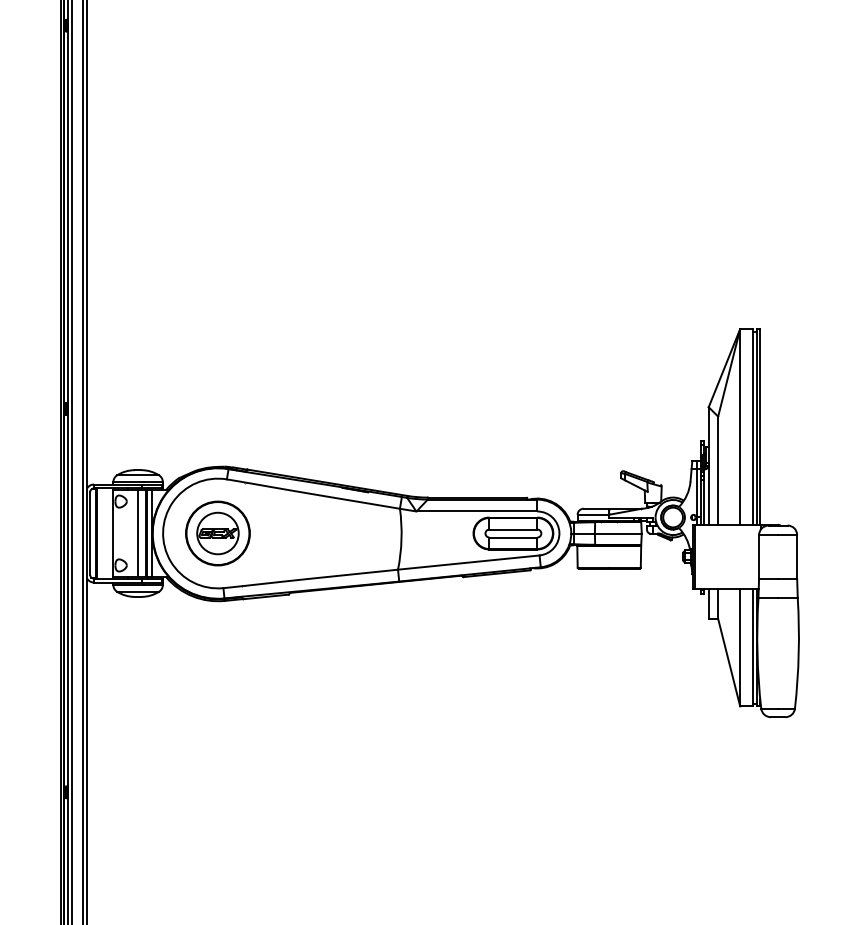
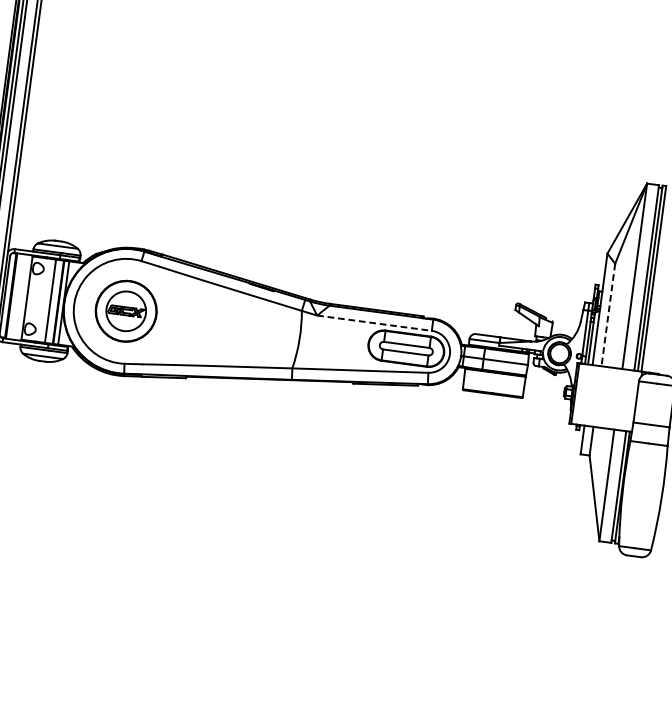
line: (718, 471) -> (608, 315), solid -> dashed
line: (477, 511) -> (375, 323), solid -> dashed

